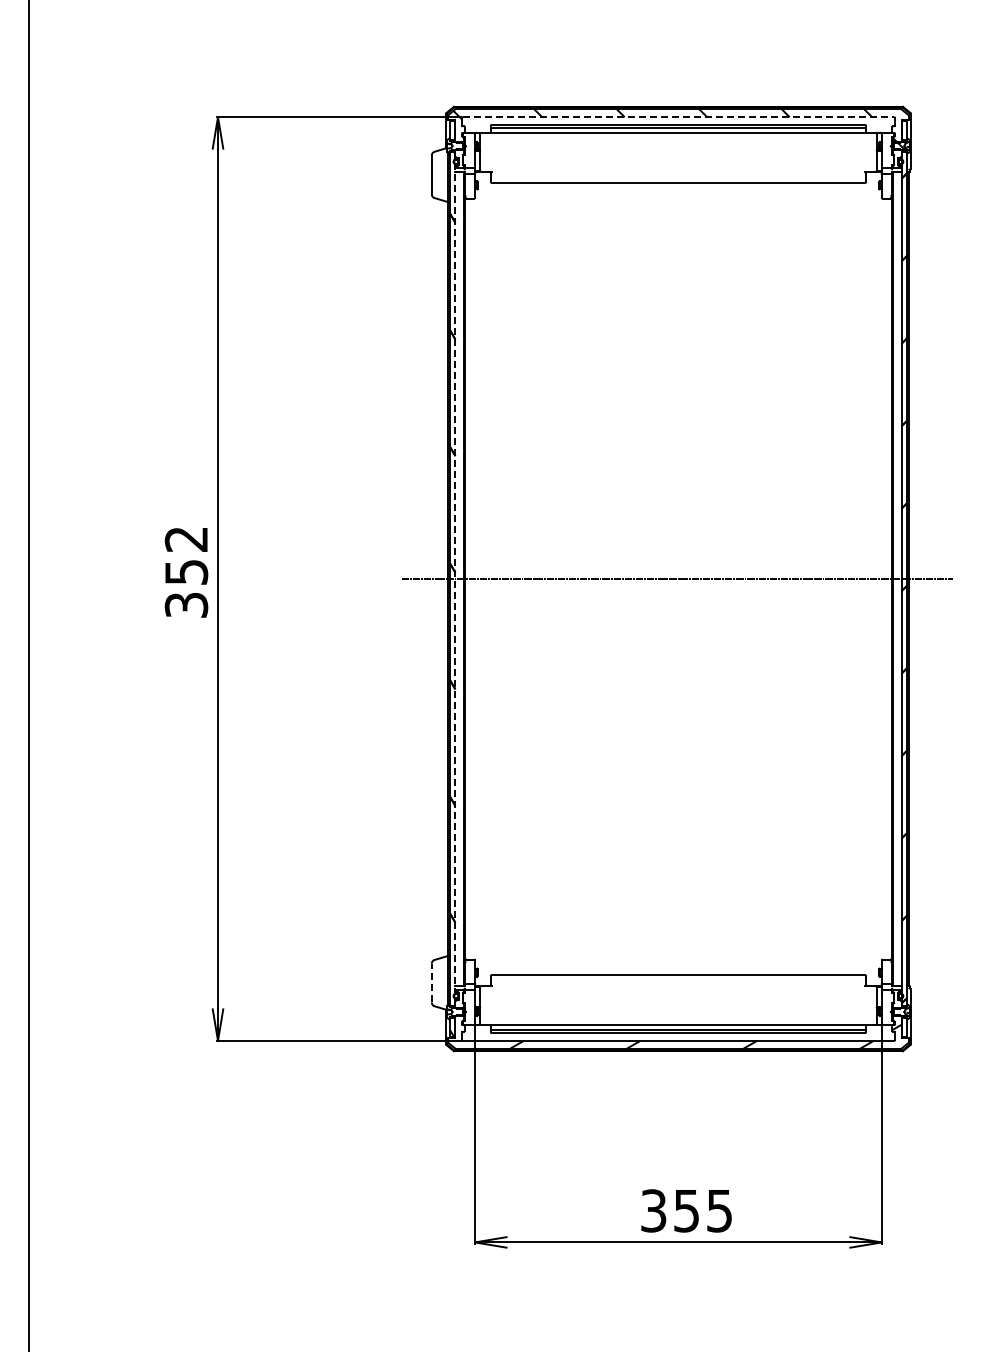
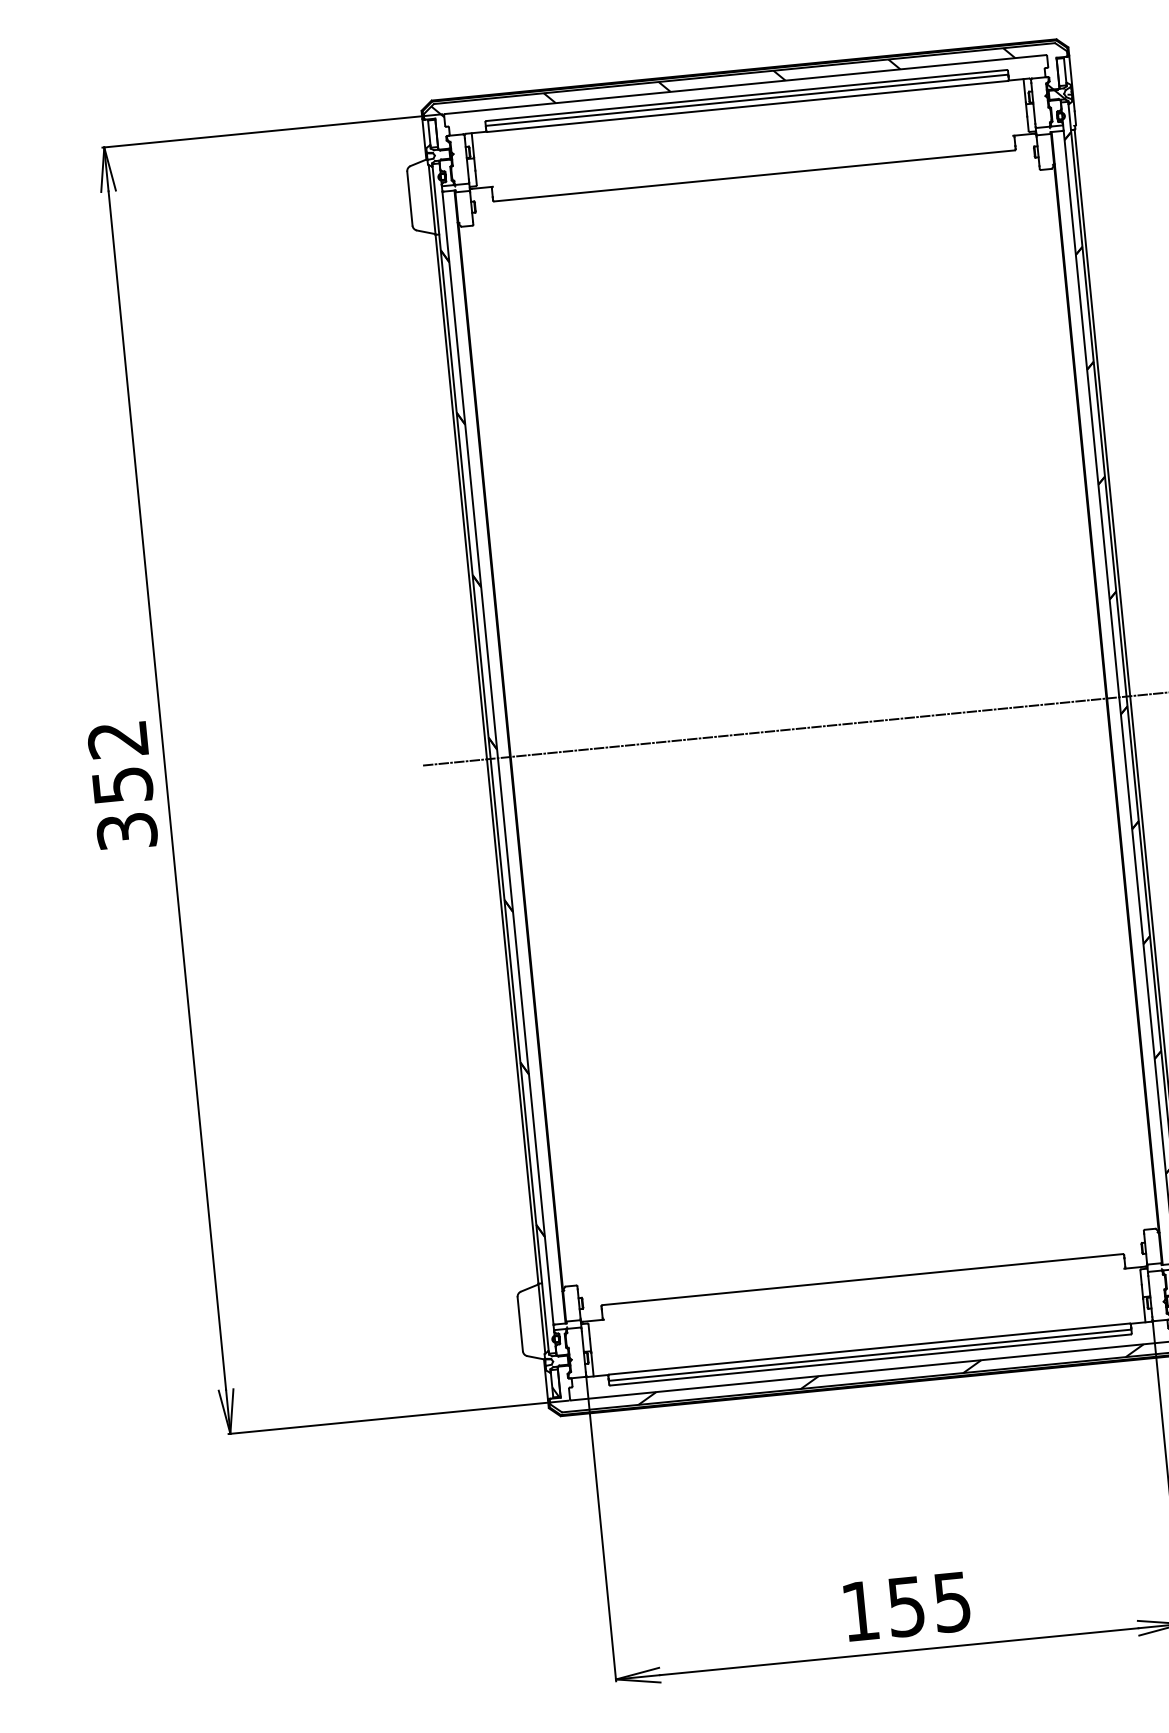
line: (678, 117) -> (745, 84), dashed -> solid
line: (455, 578) -> (498, 757), dashed -> solid
line: (431, 982) -> (519, 1323), dashed -> solid
text: (653, 1210) -> (860, 1610), 355 -> 155

